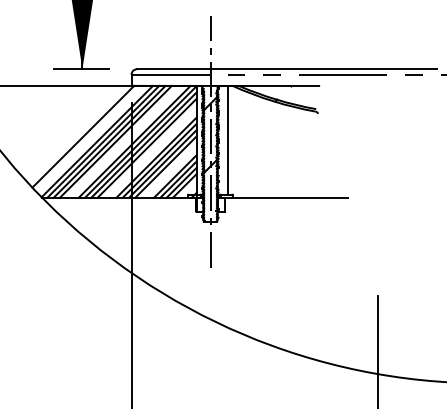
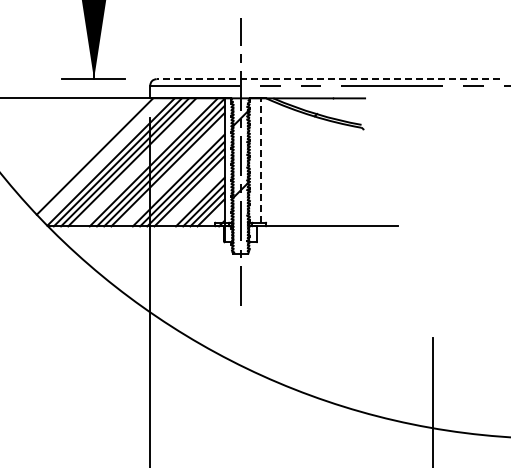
line: (287, 69) -> (328, 79), solid -> dashed
line: (227, 140) -> (260, 160), solid -> dashed

